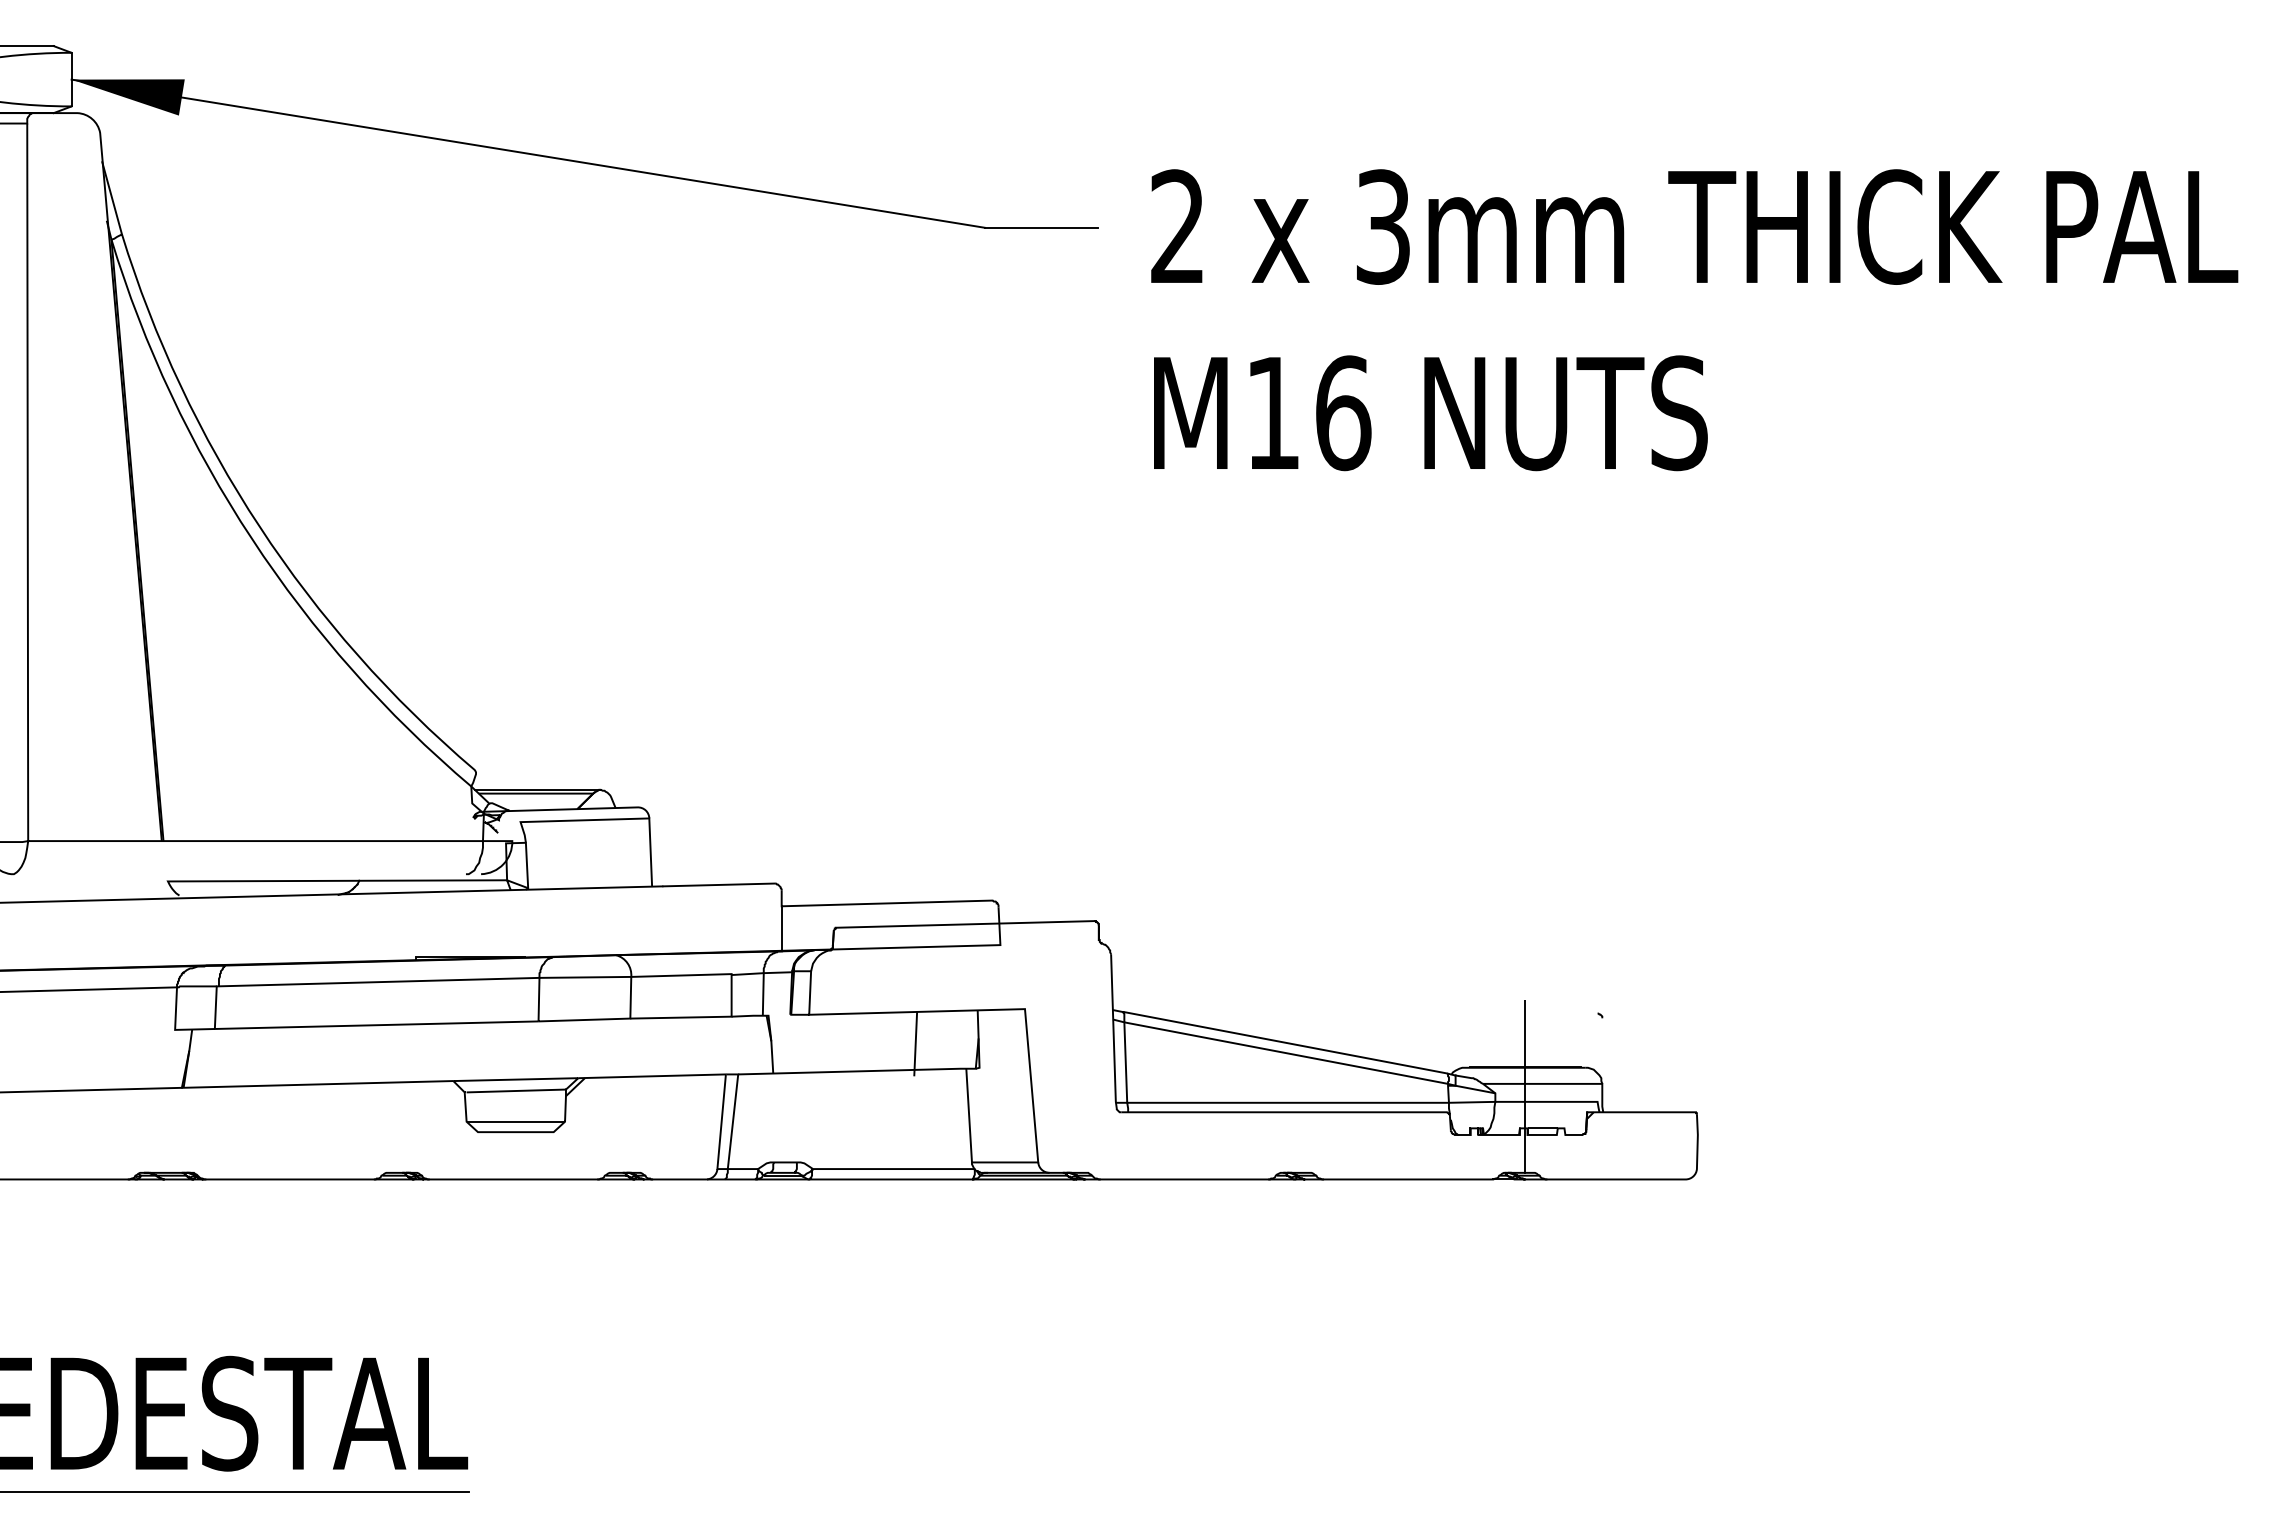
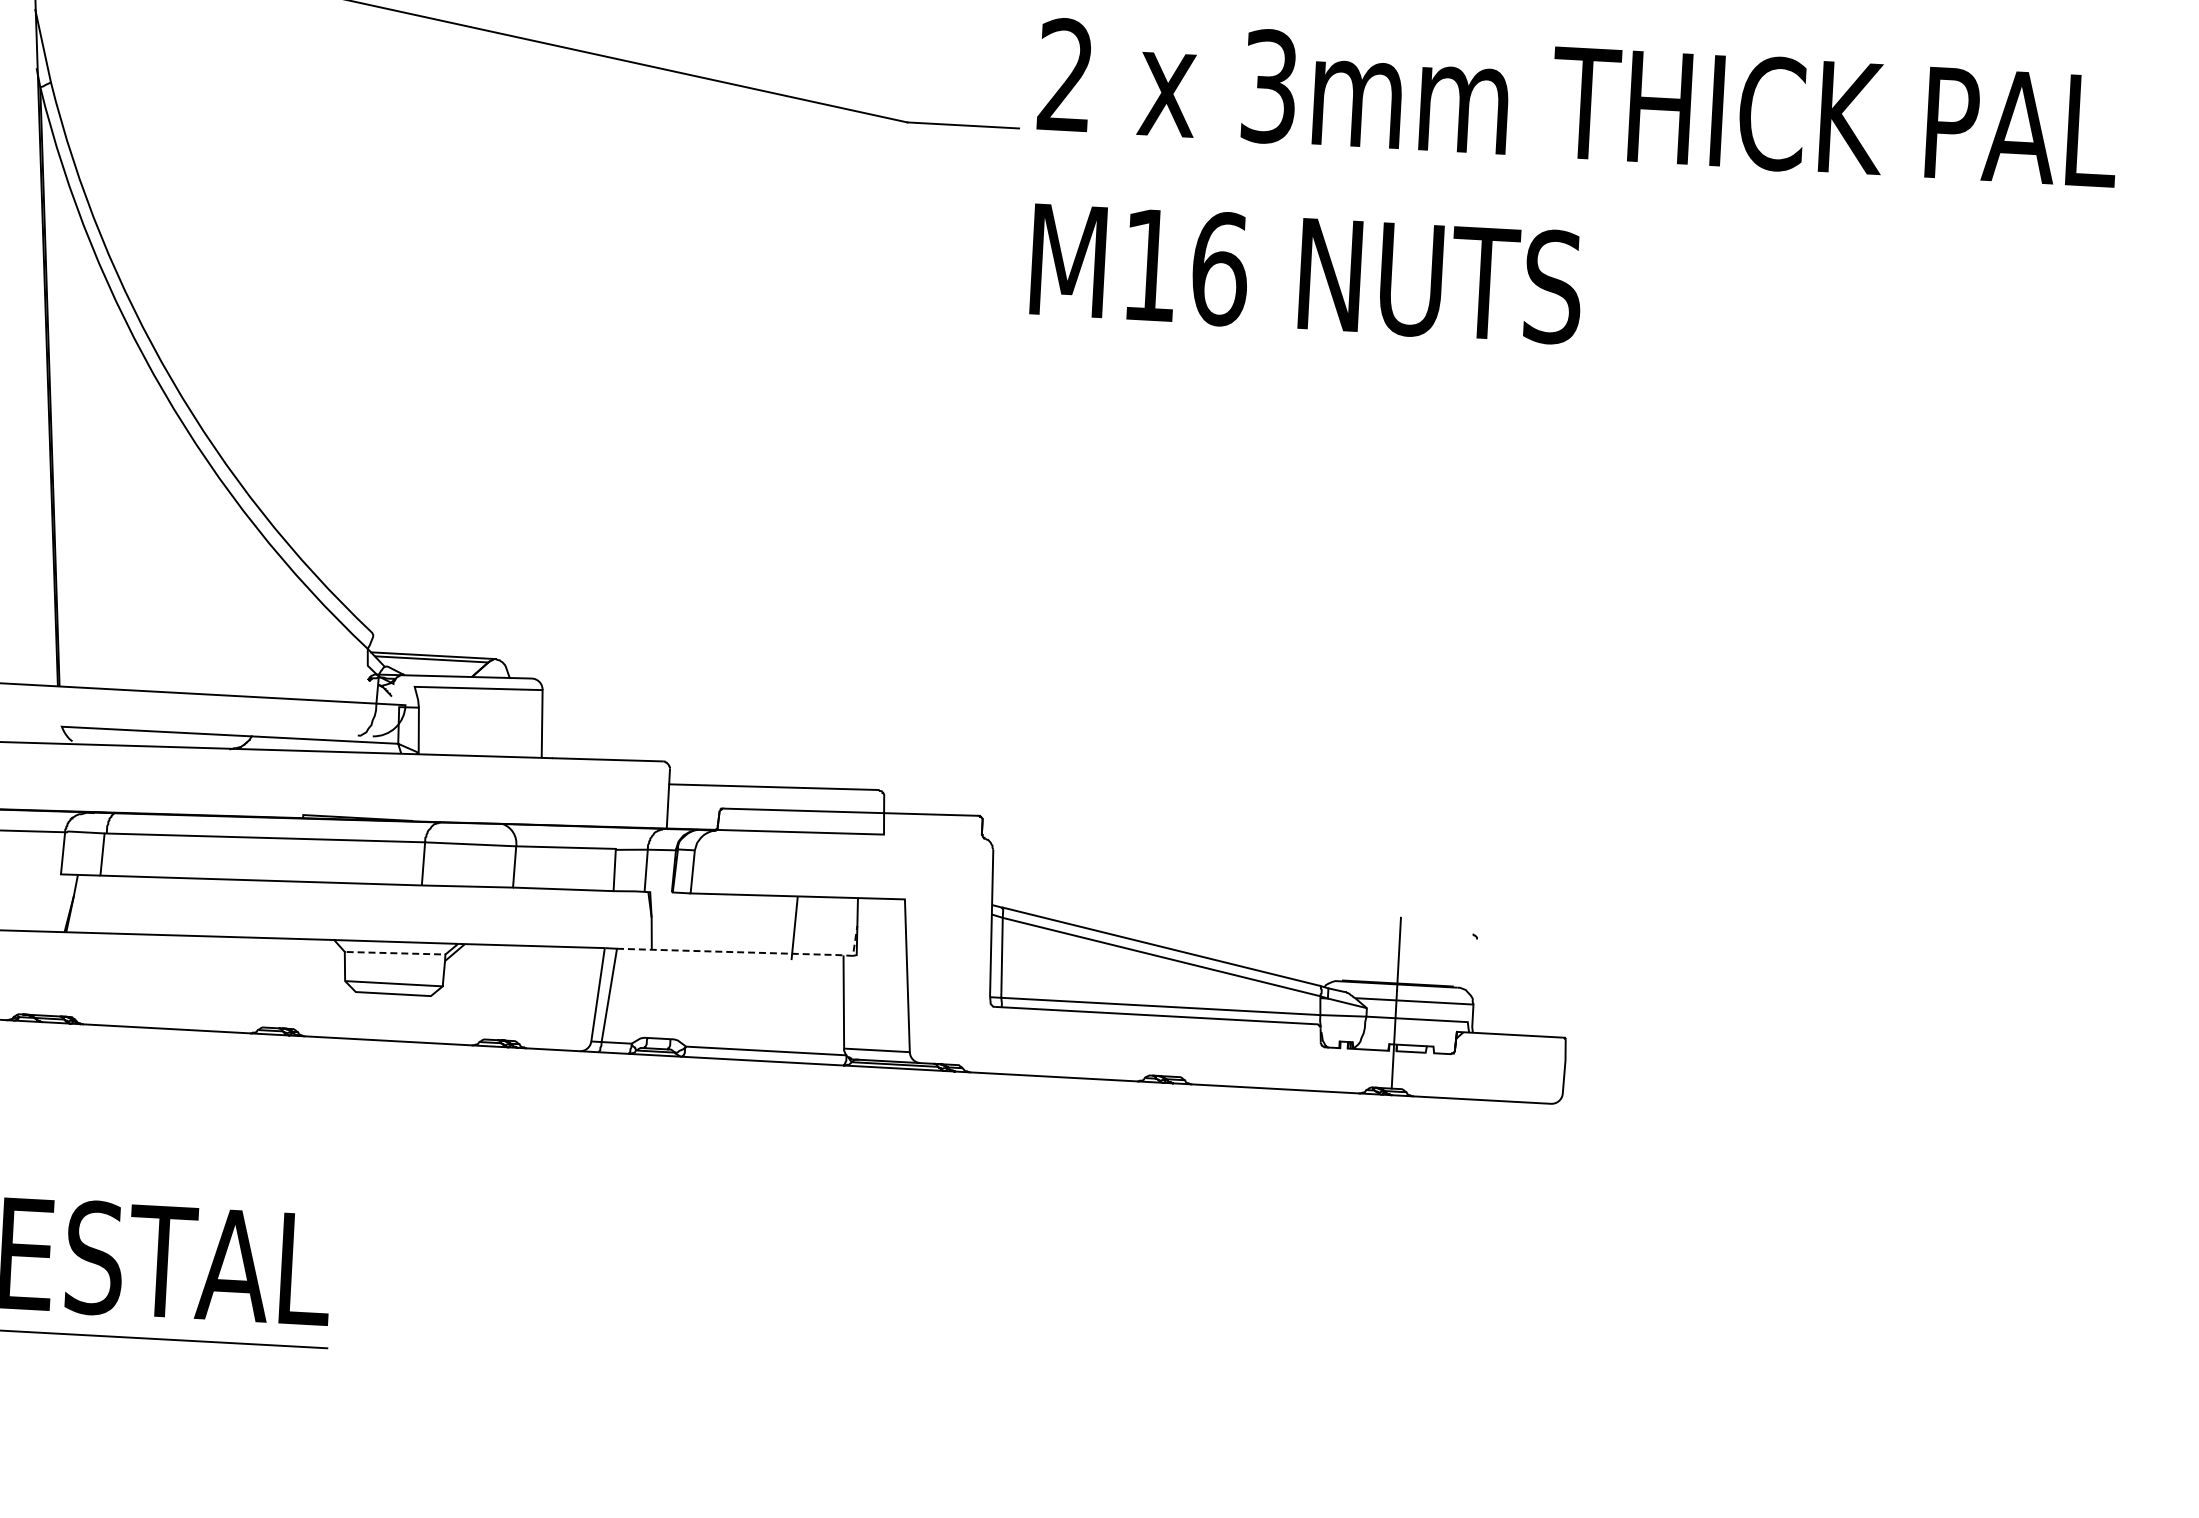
text: (1694, 320) -> (1573, 195), moved
line: (873, 1070) -> (751, 952), solid -> dashed
line: (517, 1090) -> (397, 952), solid -> dashed

